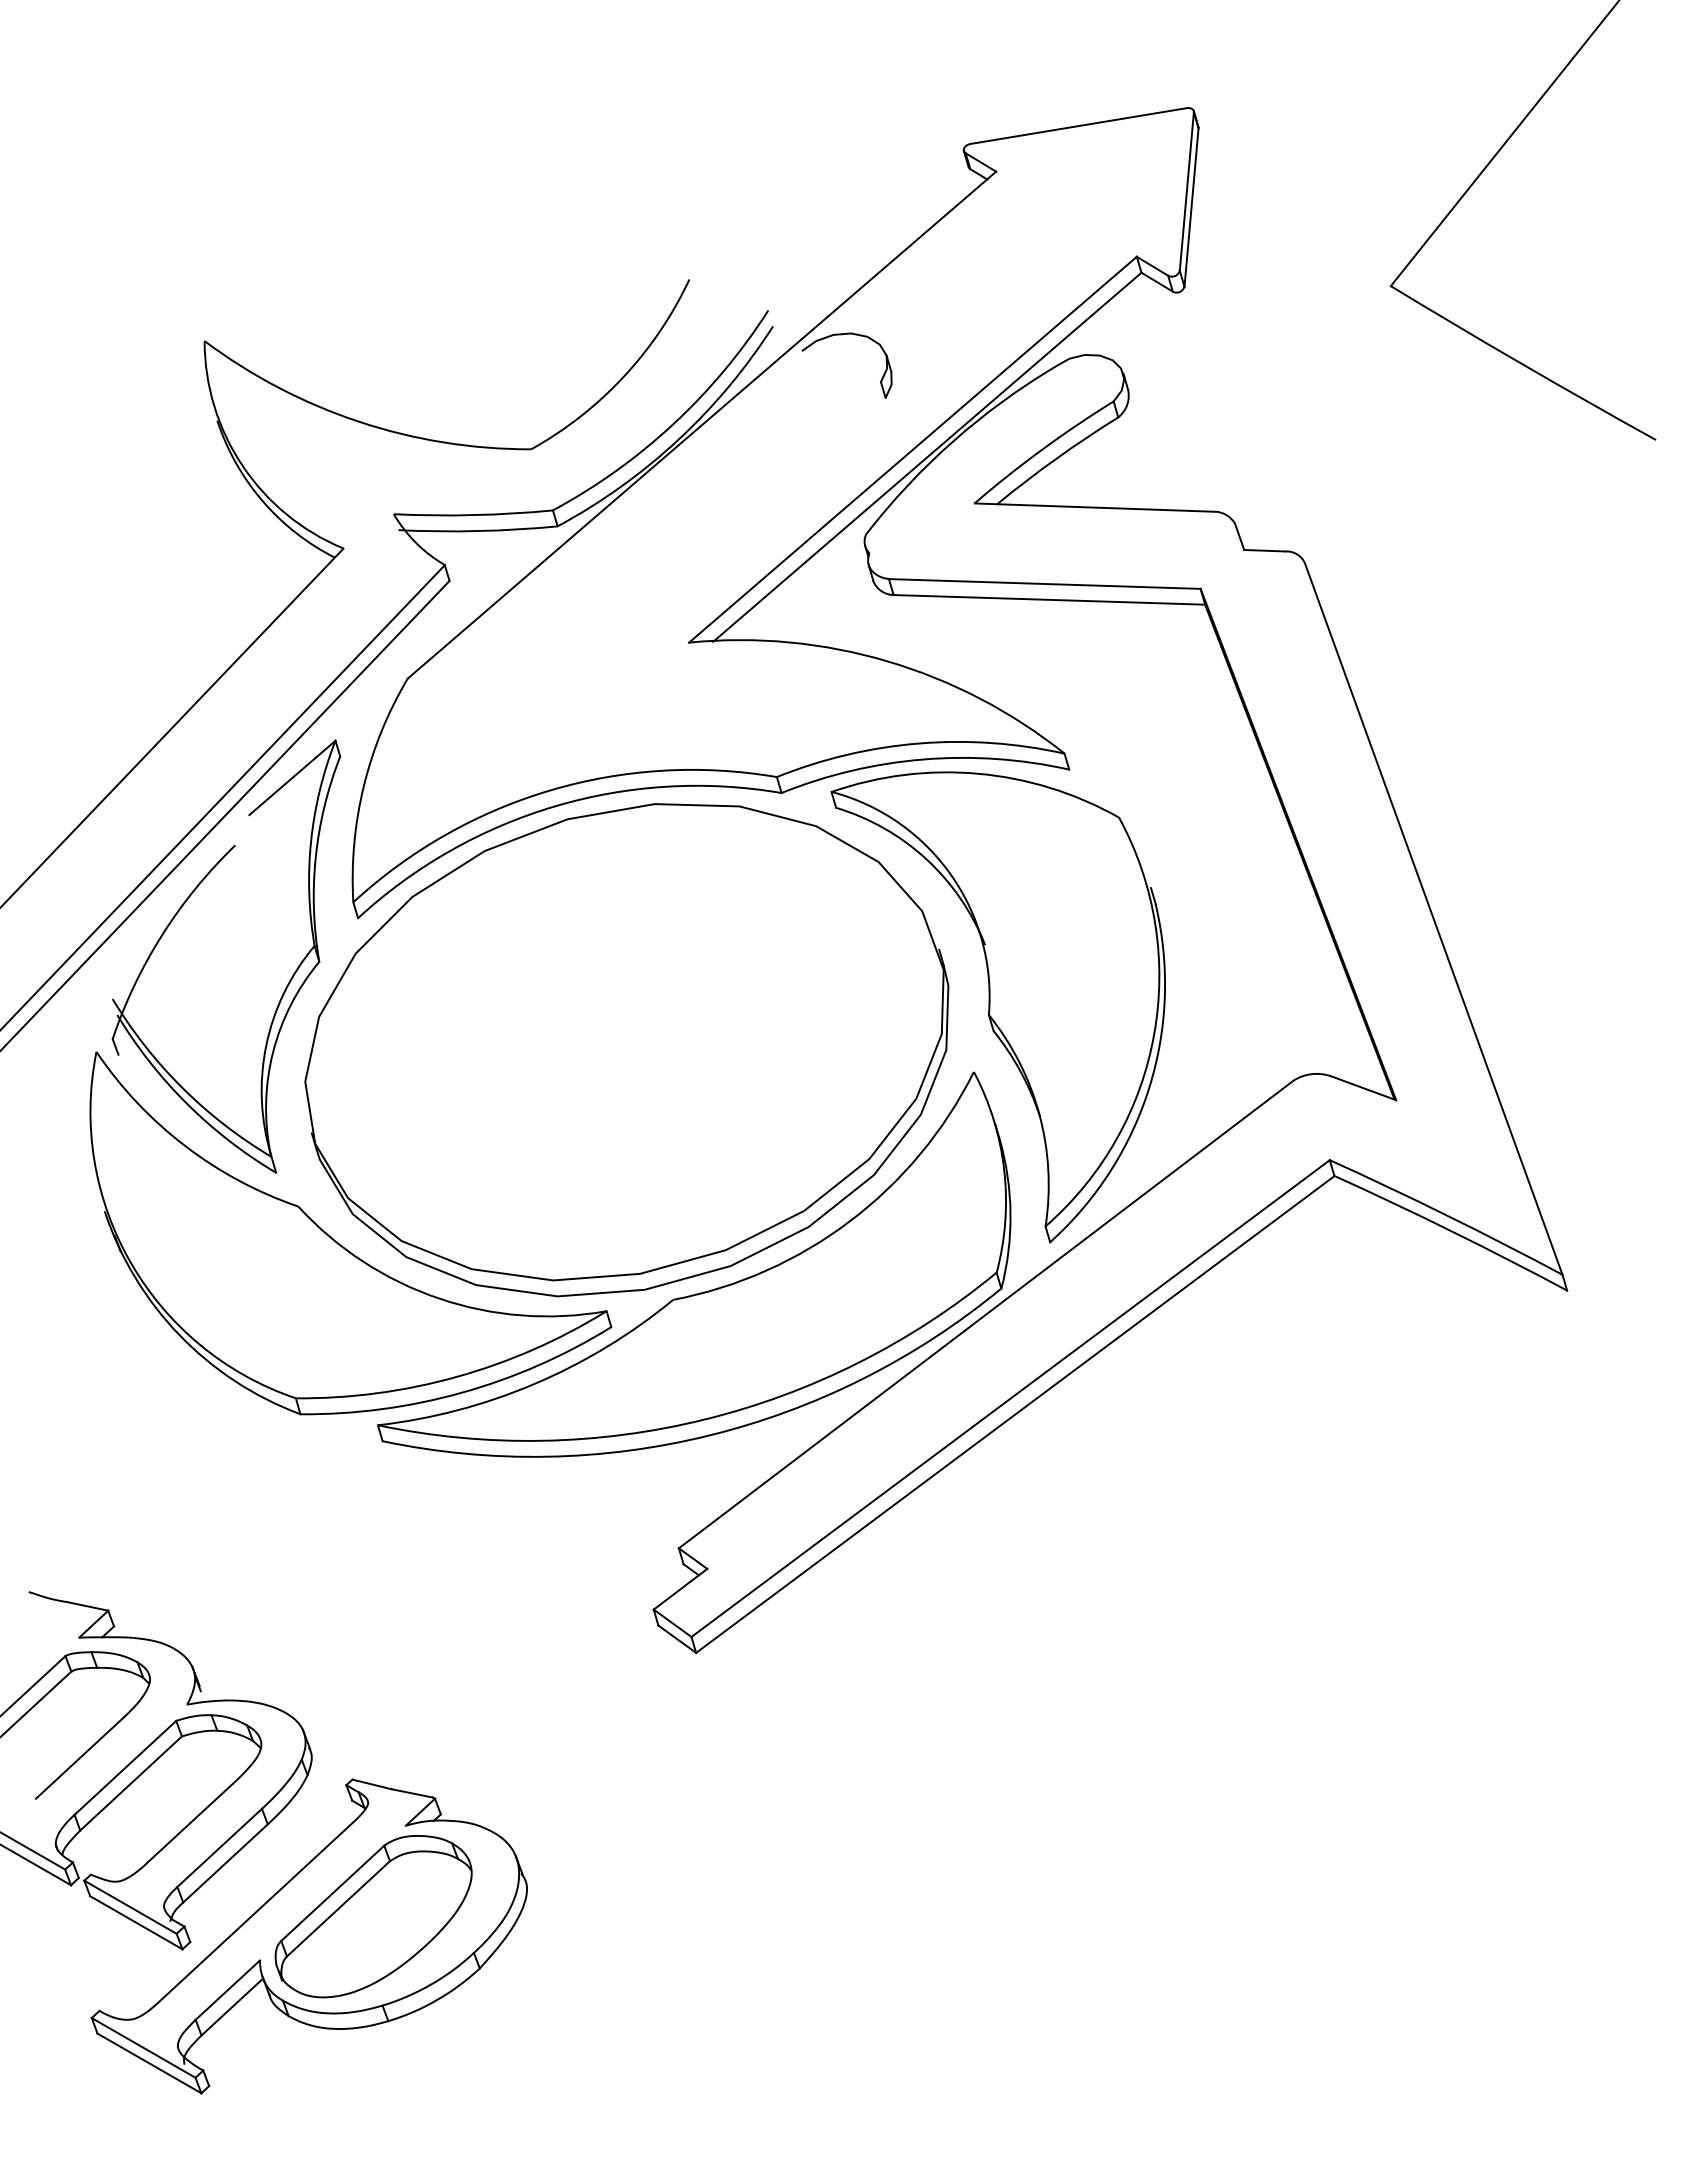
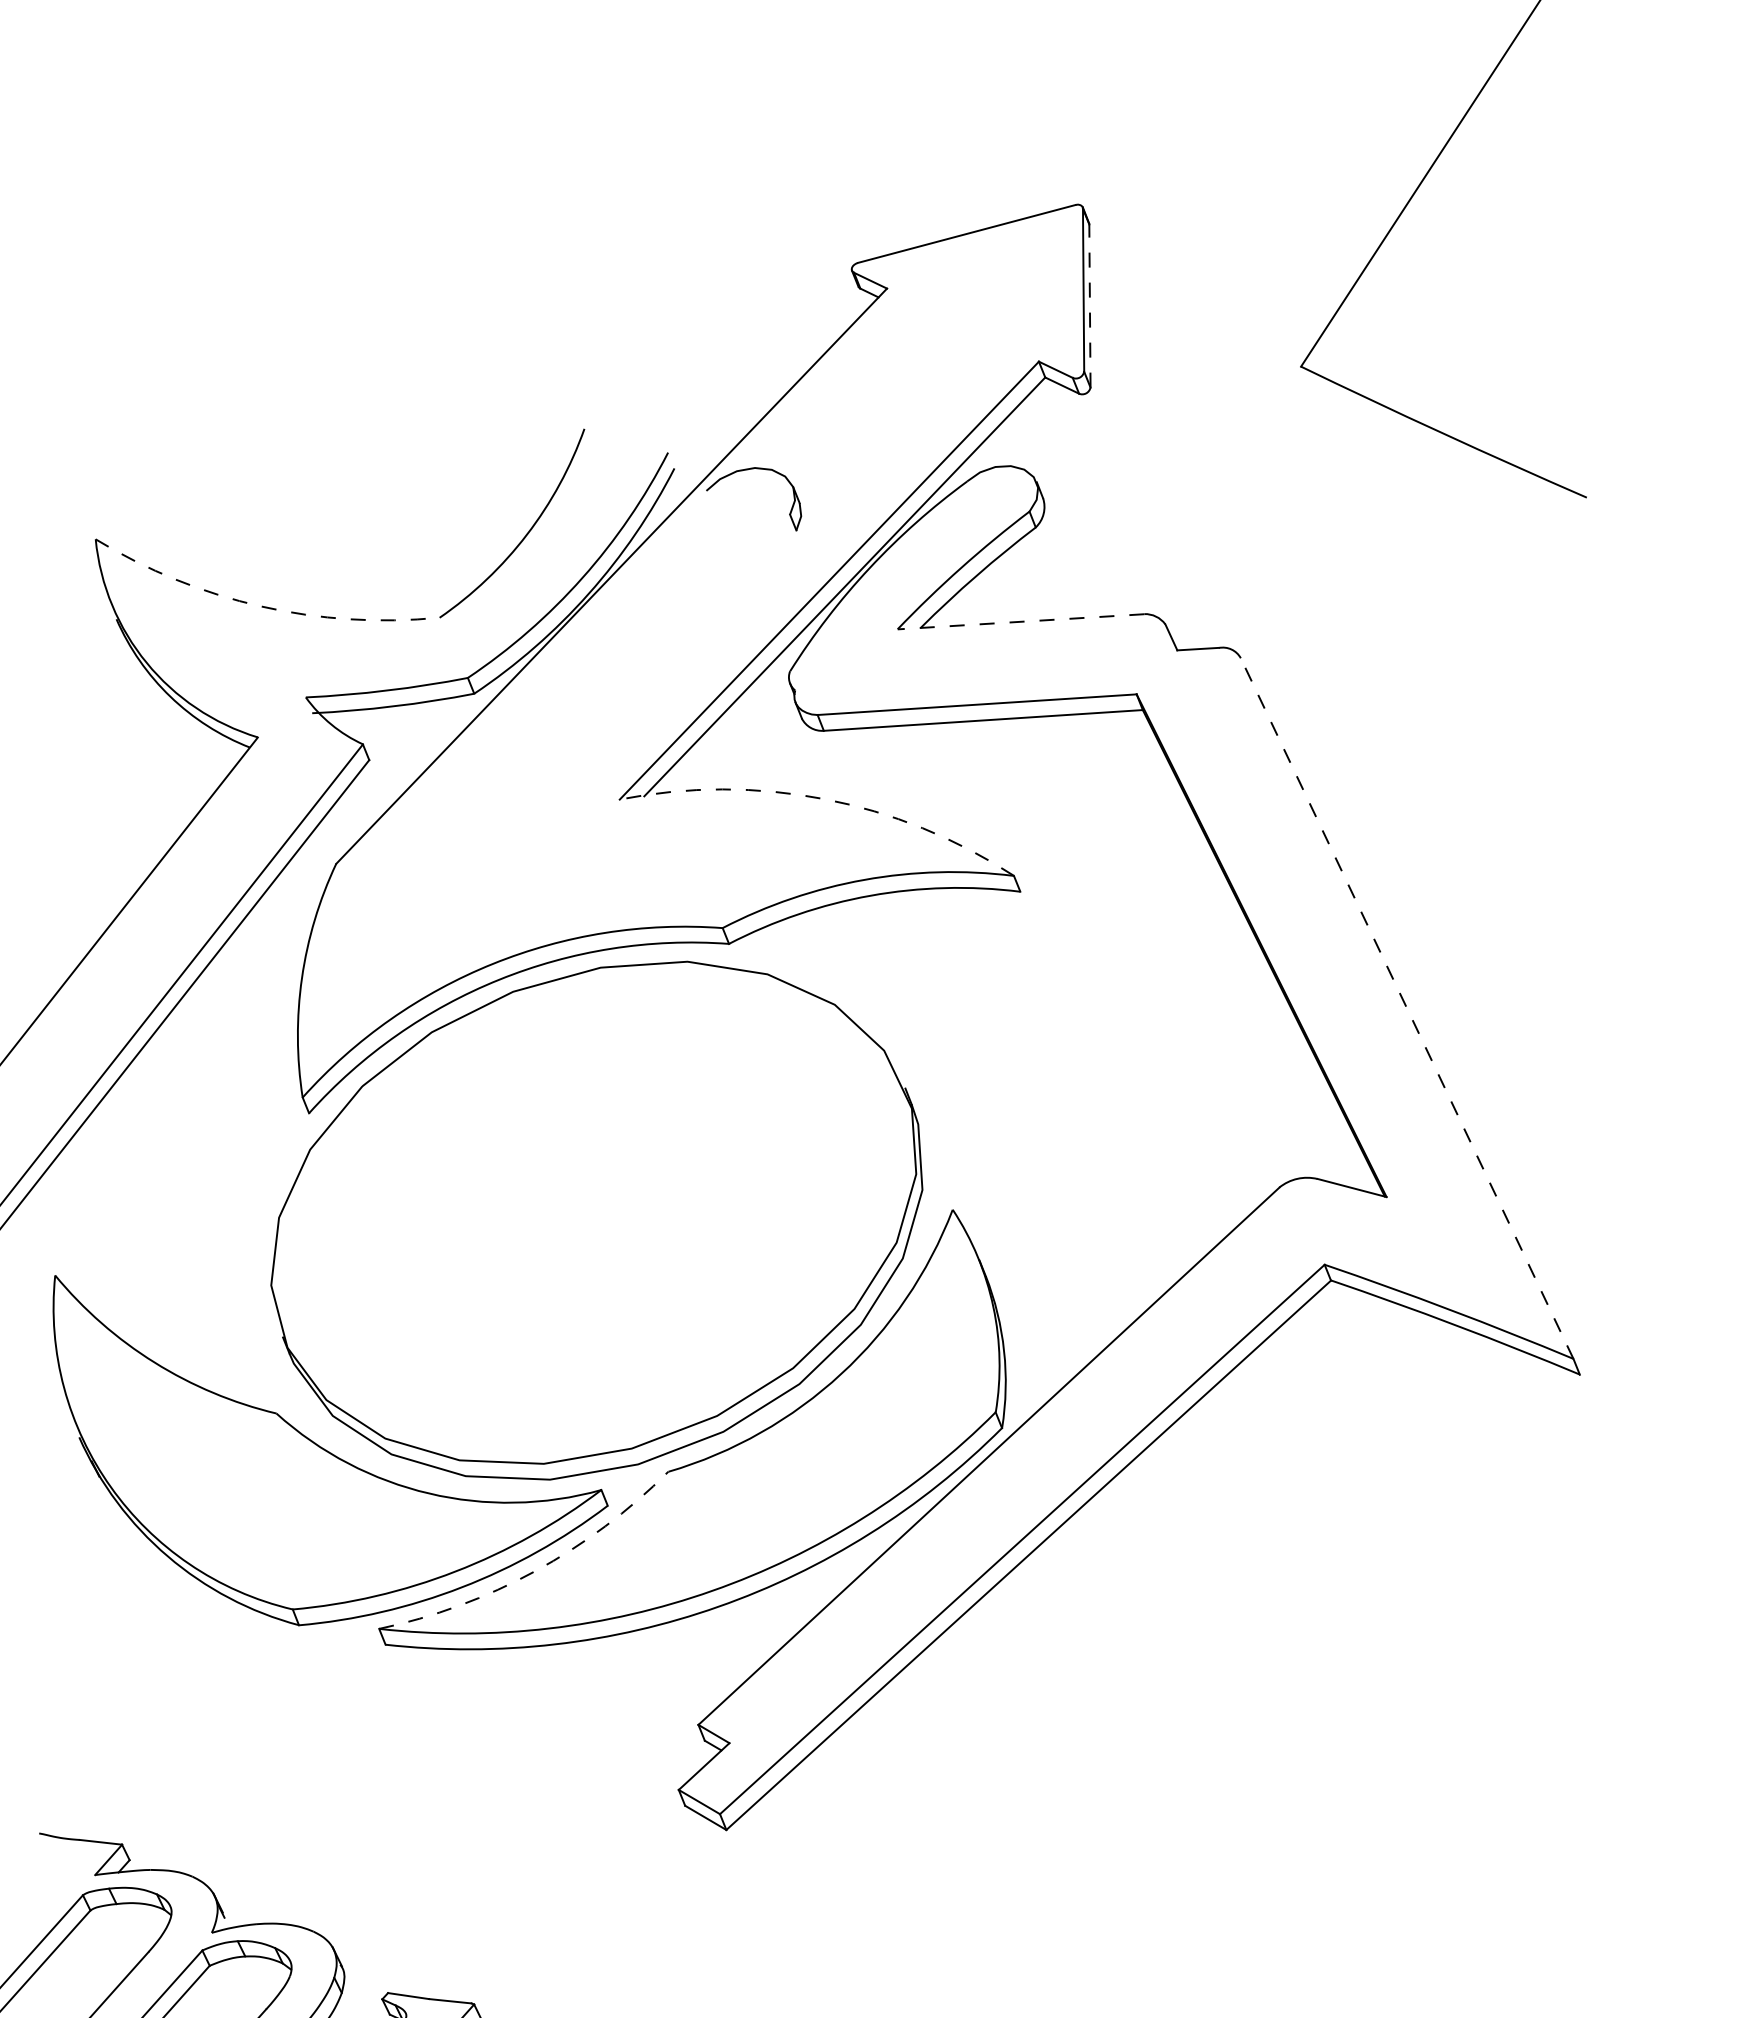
line: (1191, 207) -> (1089, 305), solid -> dashed
arc: (359, 421) -> (261, 606), solid -> dashed
line: (1094, 507) -> (1020, 621), solid -> dashed
arc: (887, 661) -> (824, 799), solid -> dashed
line: (1433, 918) -> (1406, 1007), solid -> dashed
part: (172, 921) -> (119, 1134), removed
part: (997, 1007) -> (970, 1141), removed
arc: (534, 1383) -> (534, 1570), solid -> dashed

